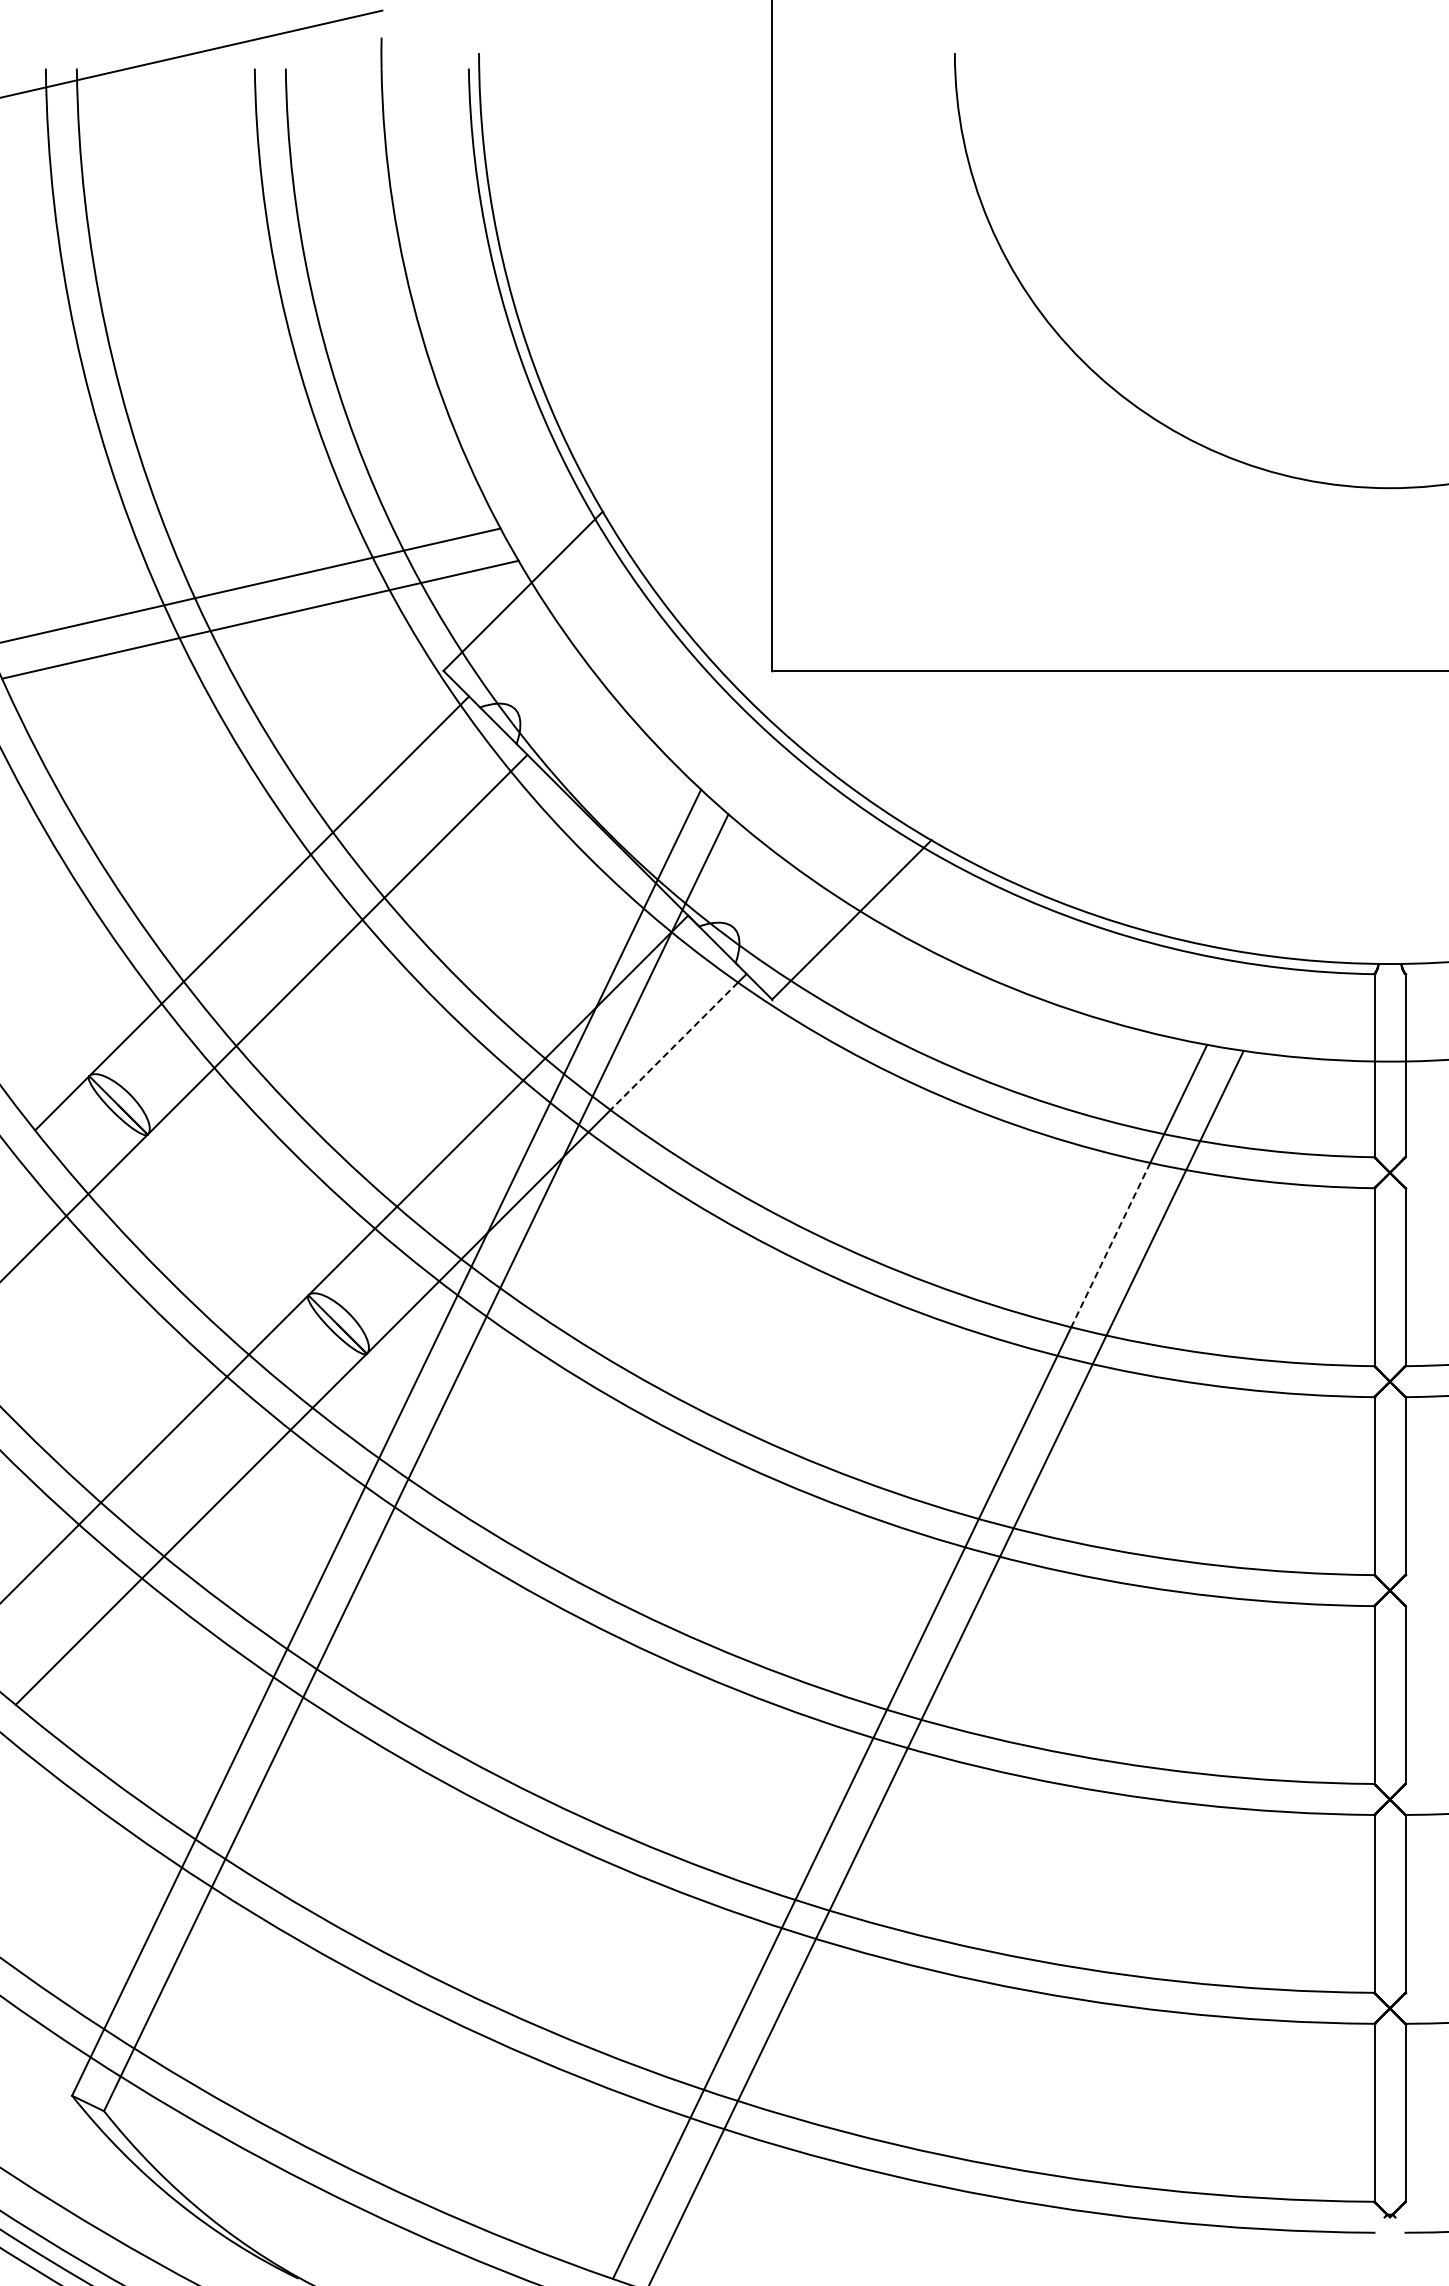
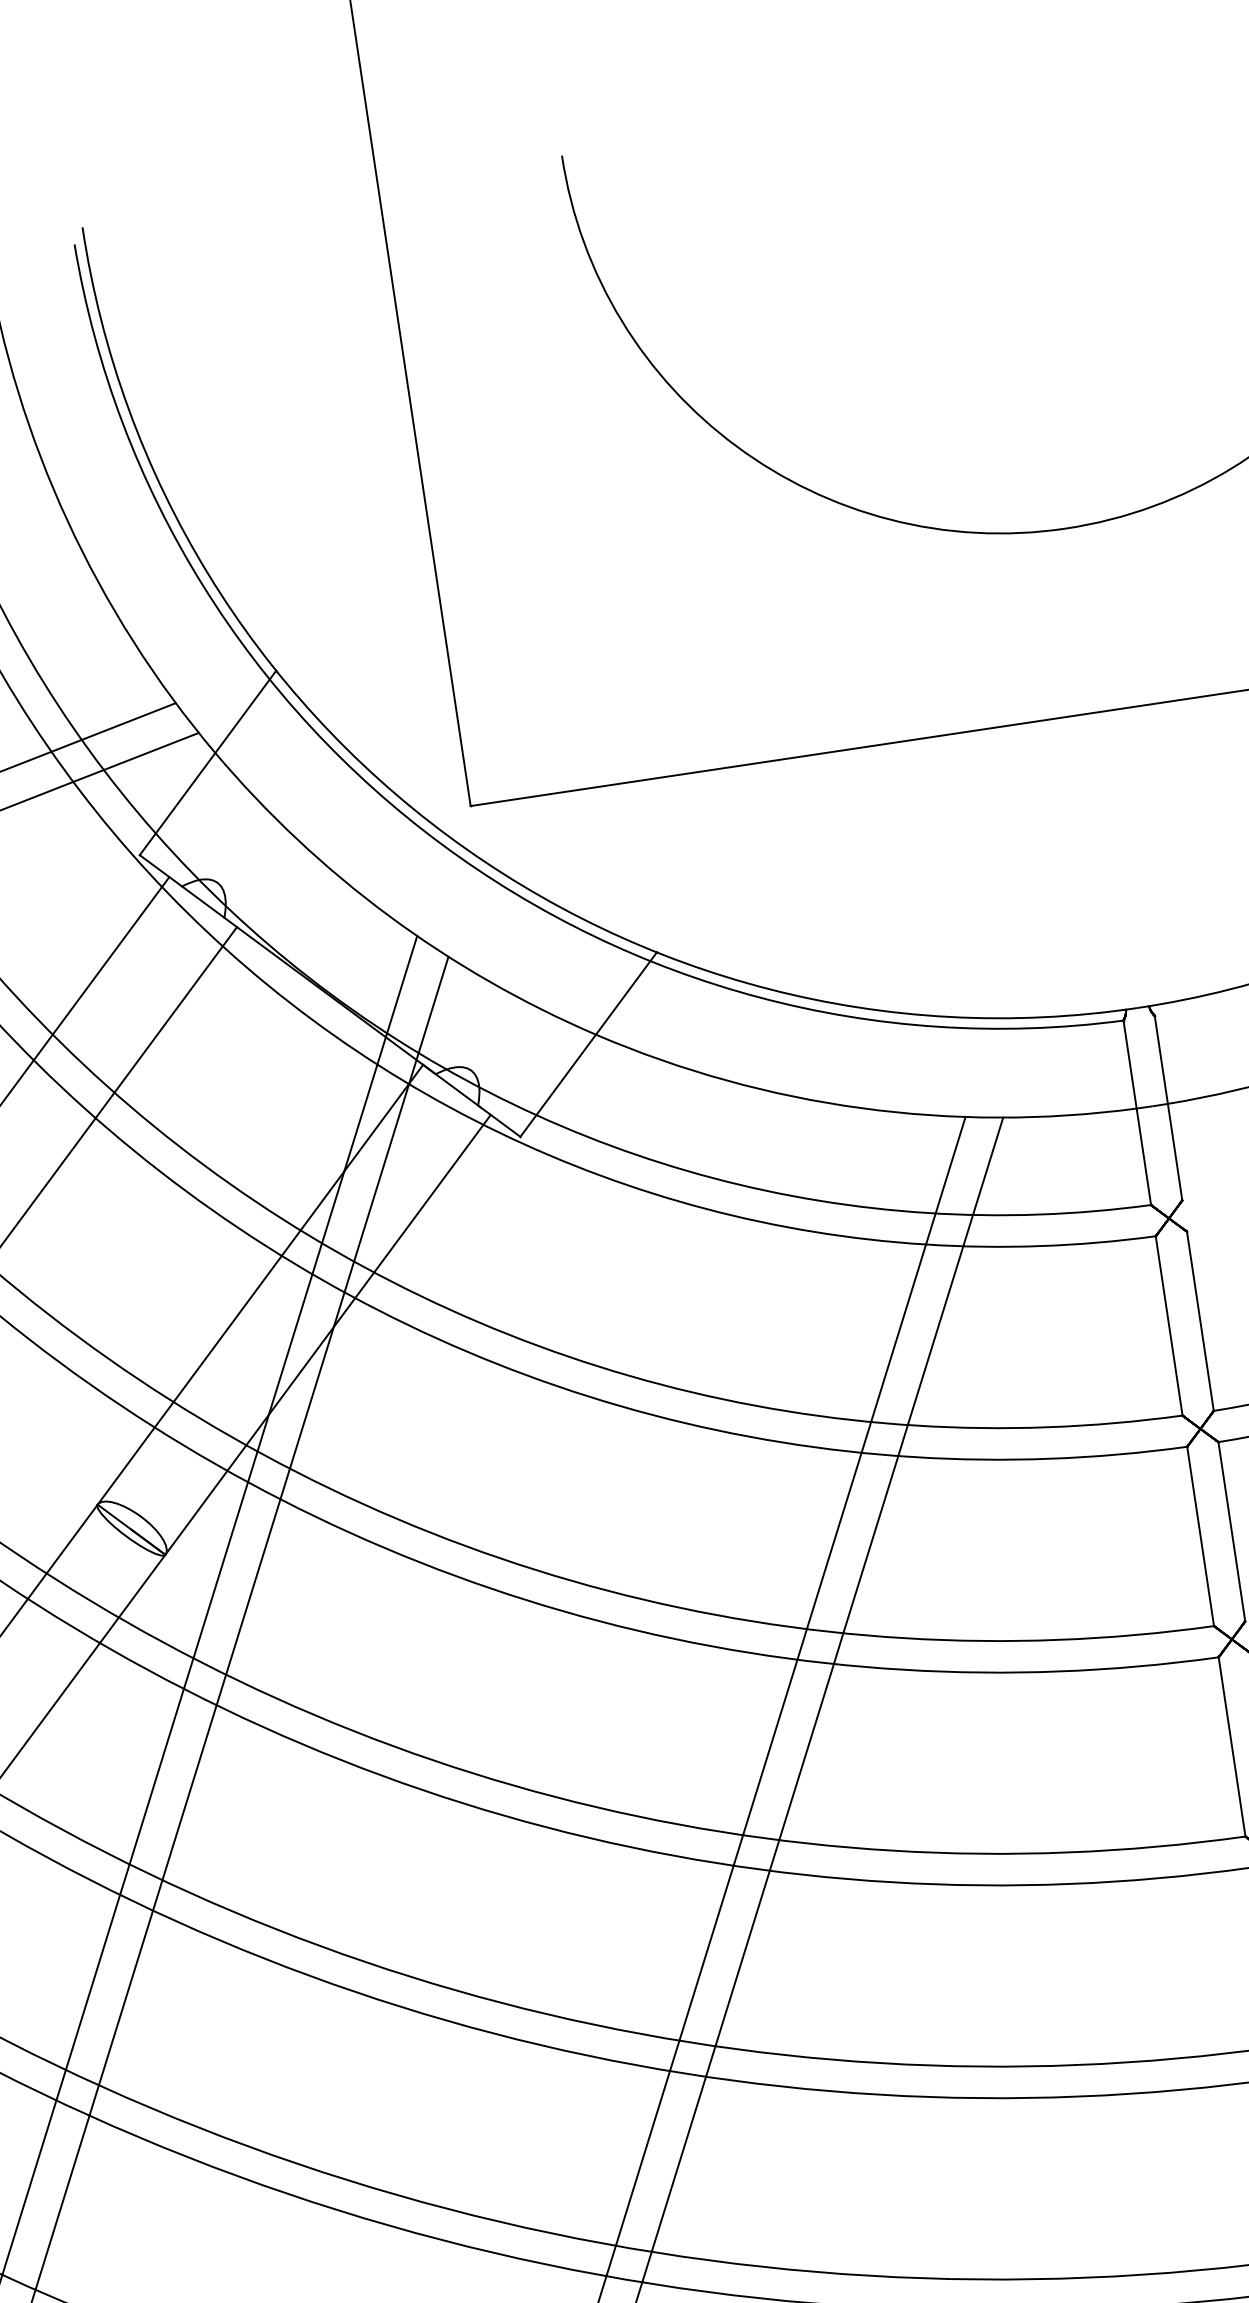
line: (674, 1046) -> (429, 1198), dashed -> solid
line: (1110, 1245) -> (898, 1333), dashed -> solid

